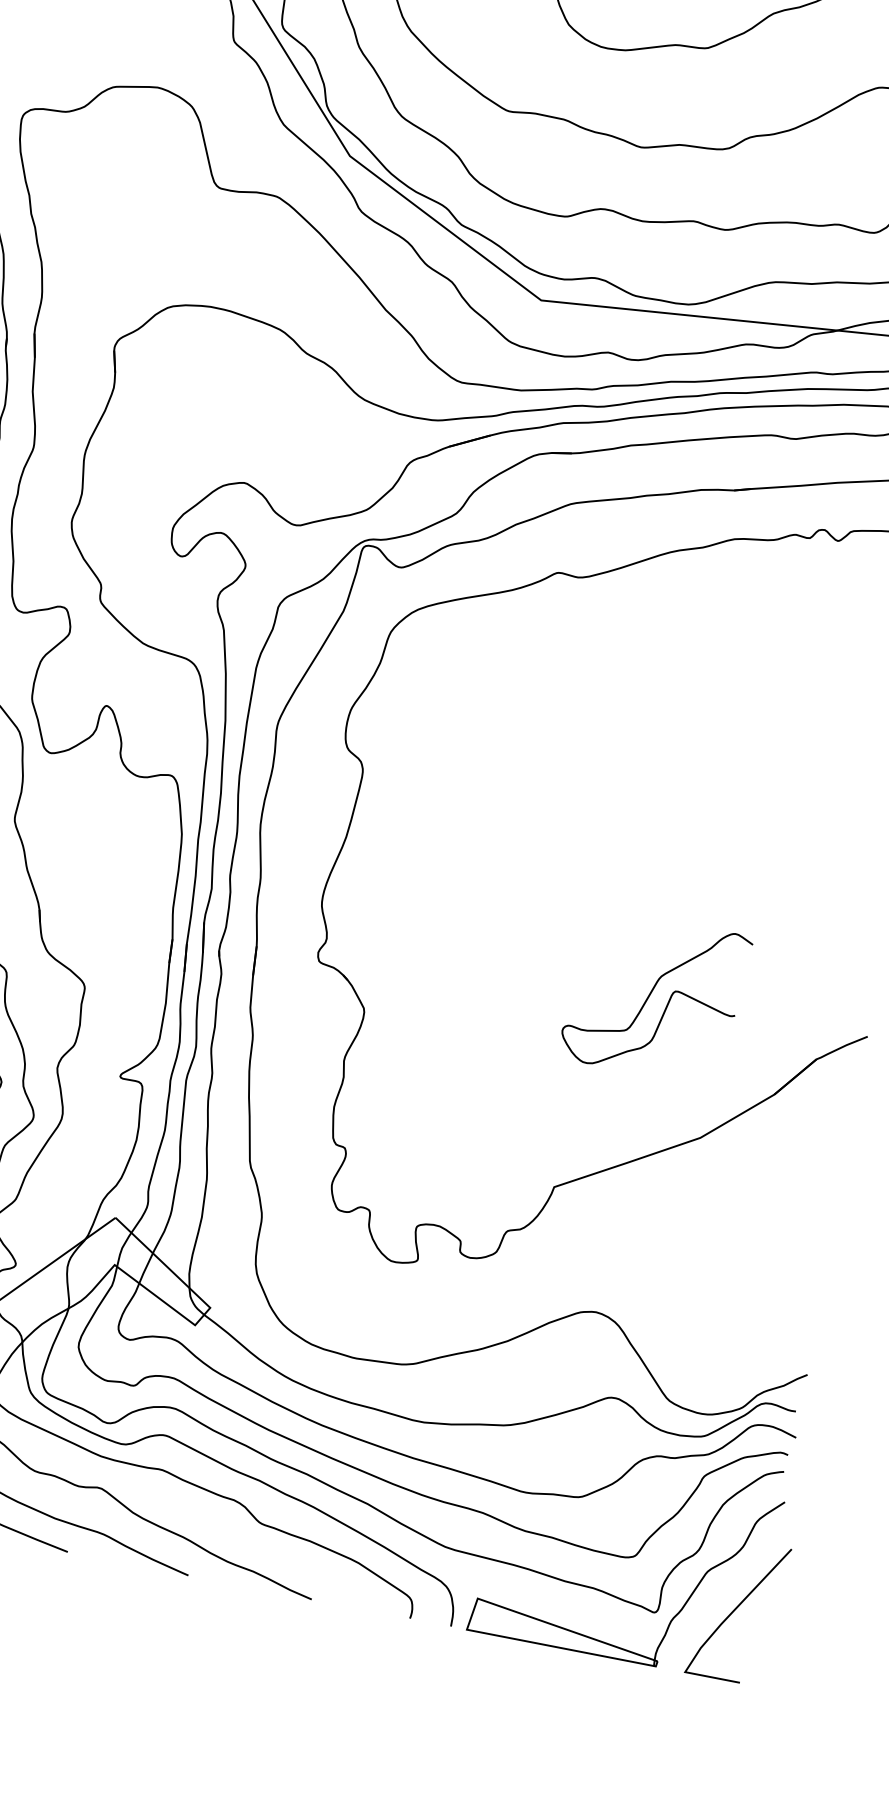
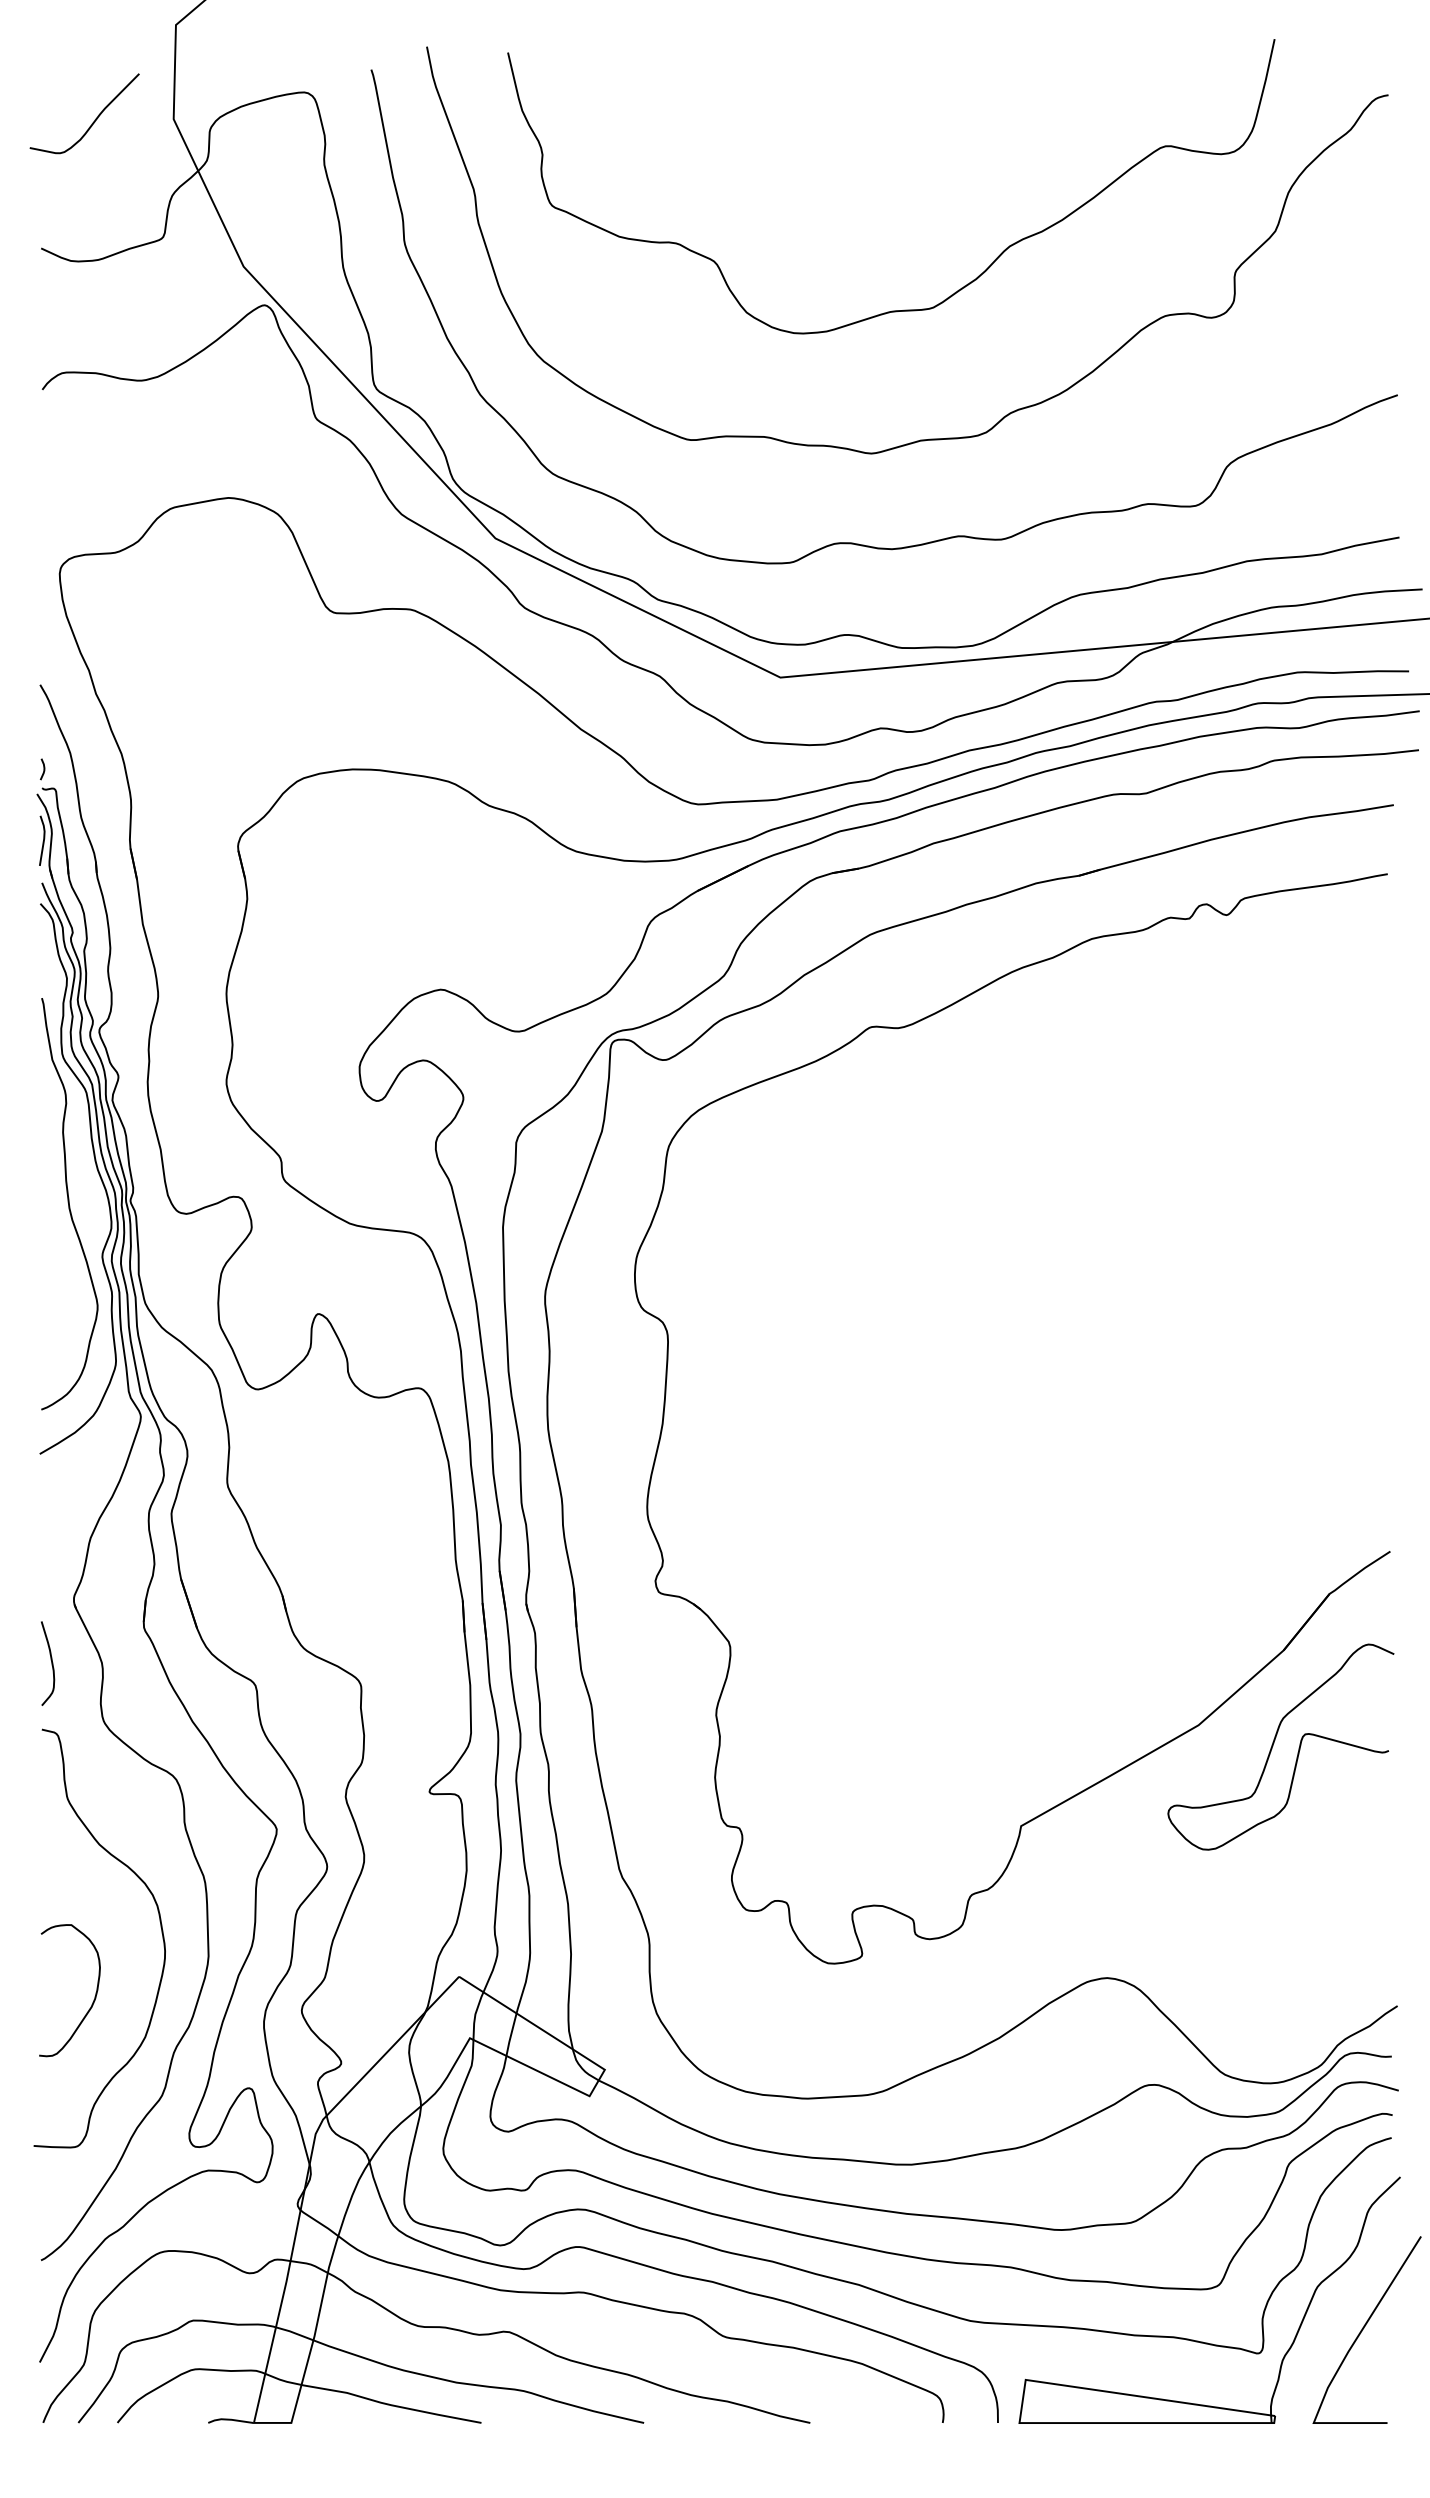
curve: (651, 993) -> (1274, 1743), moved

